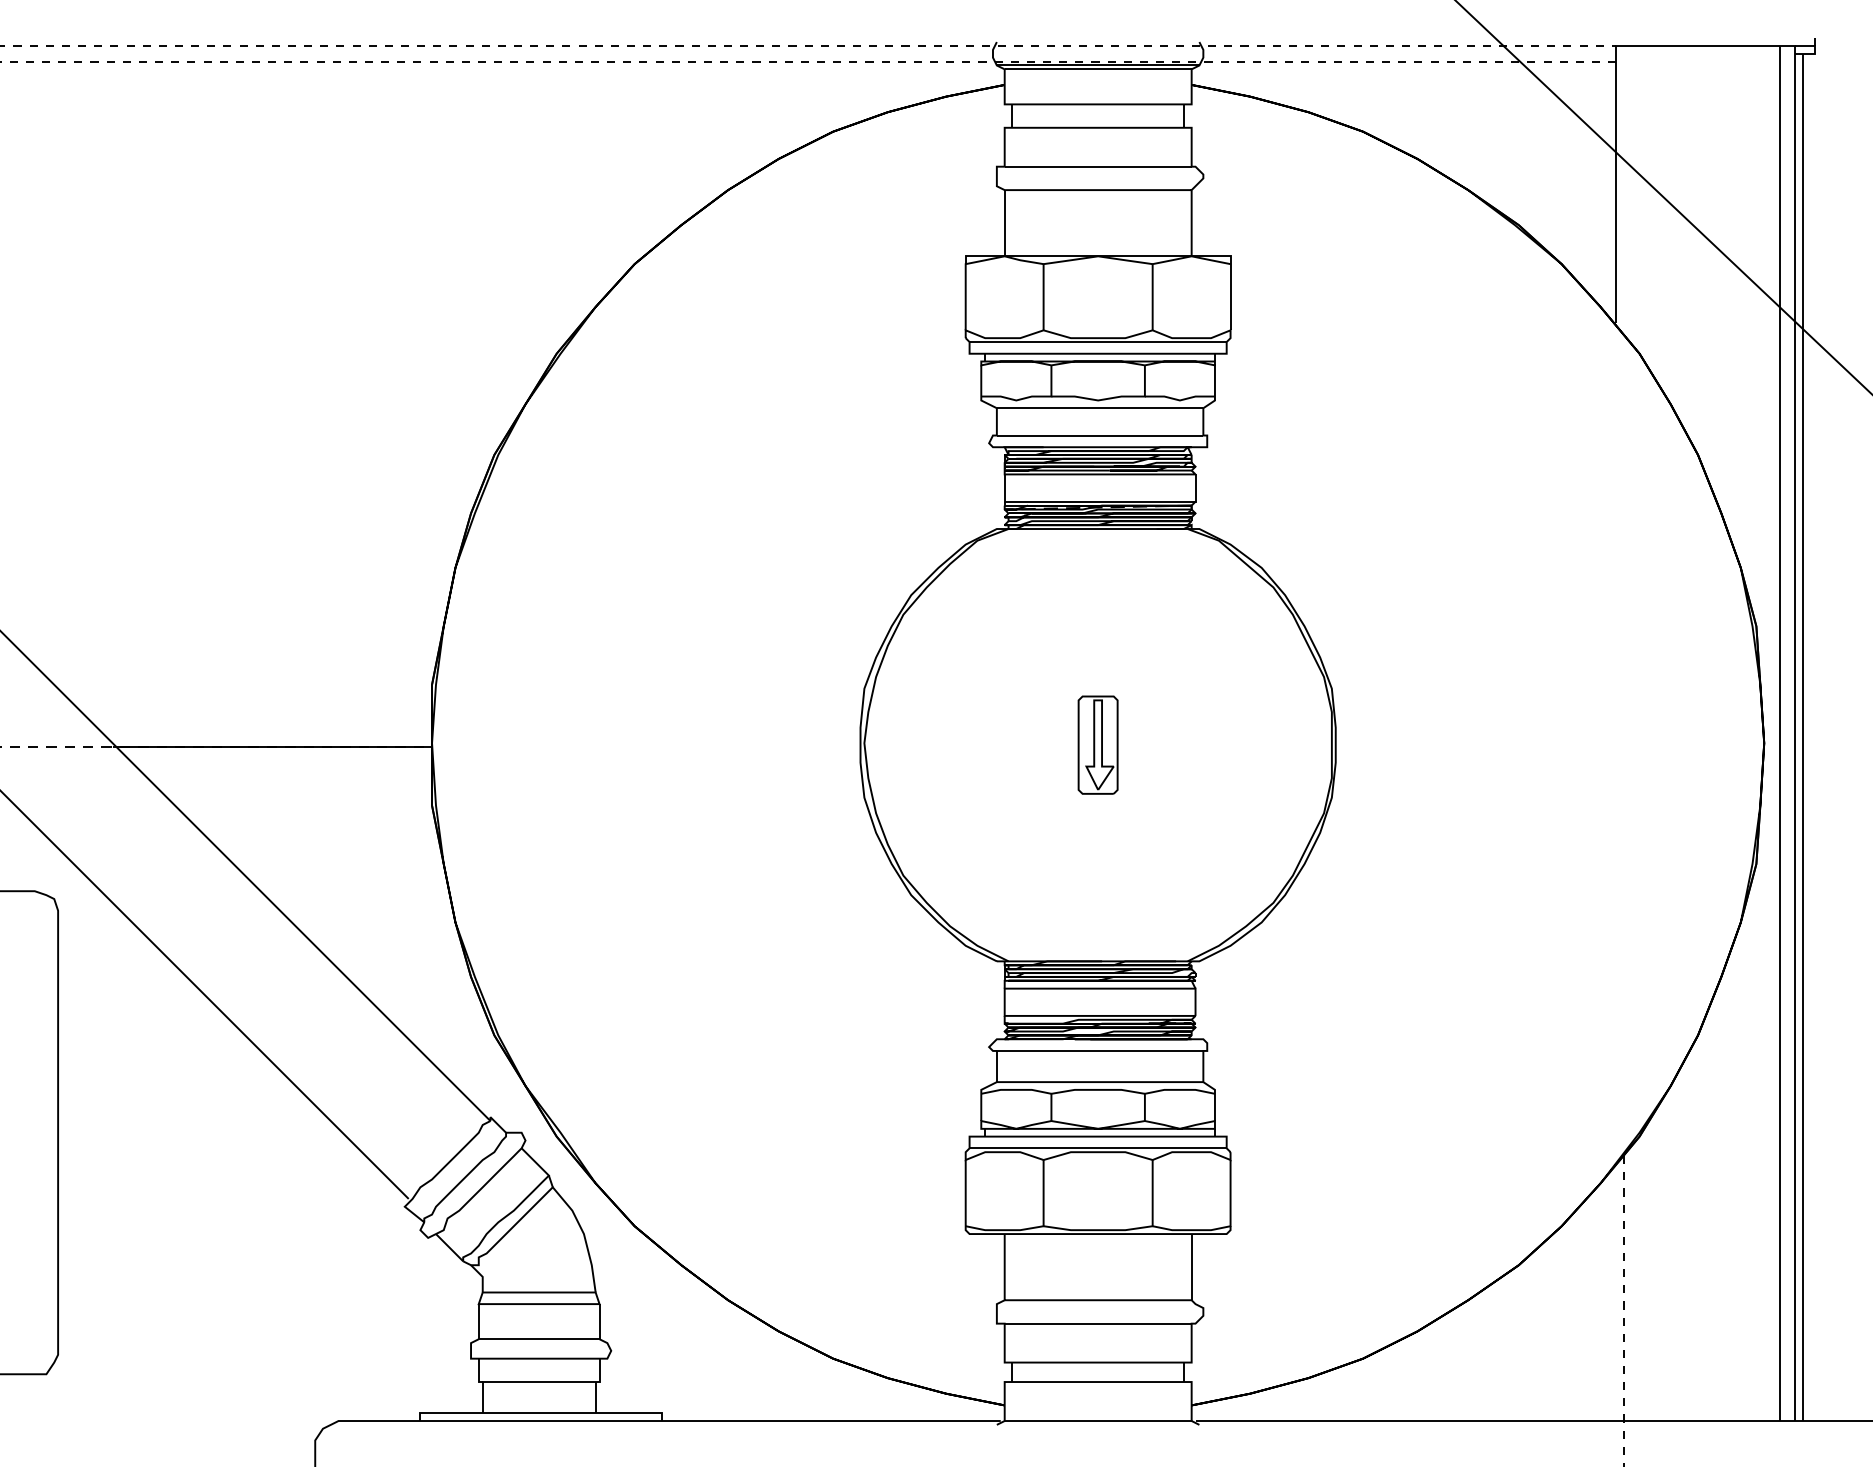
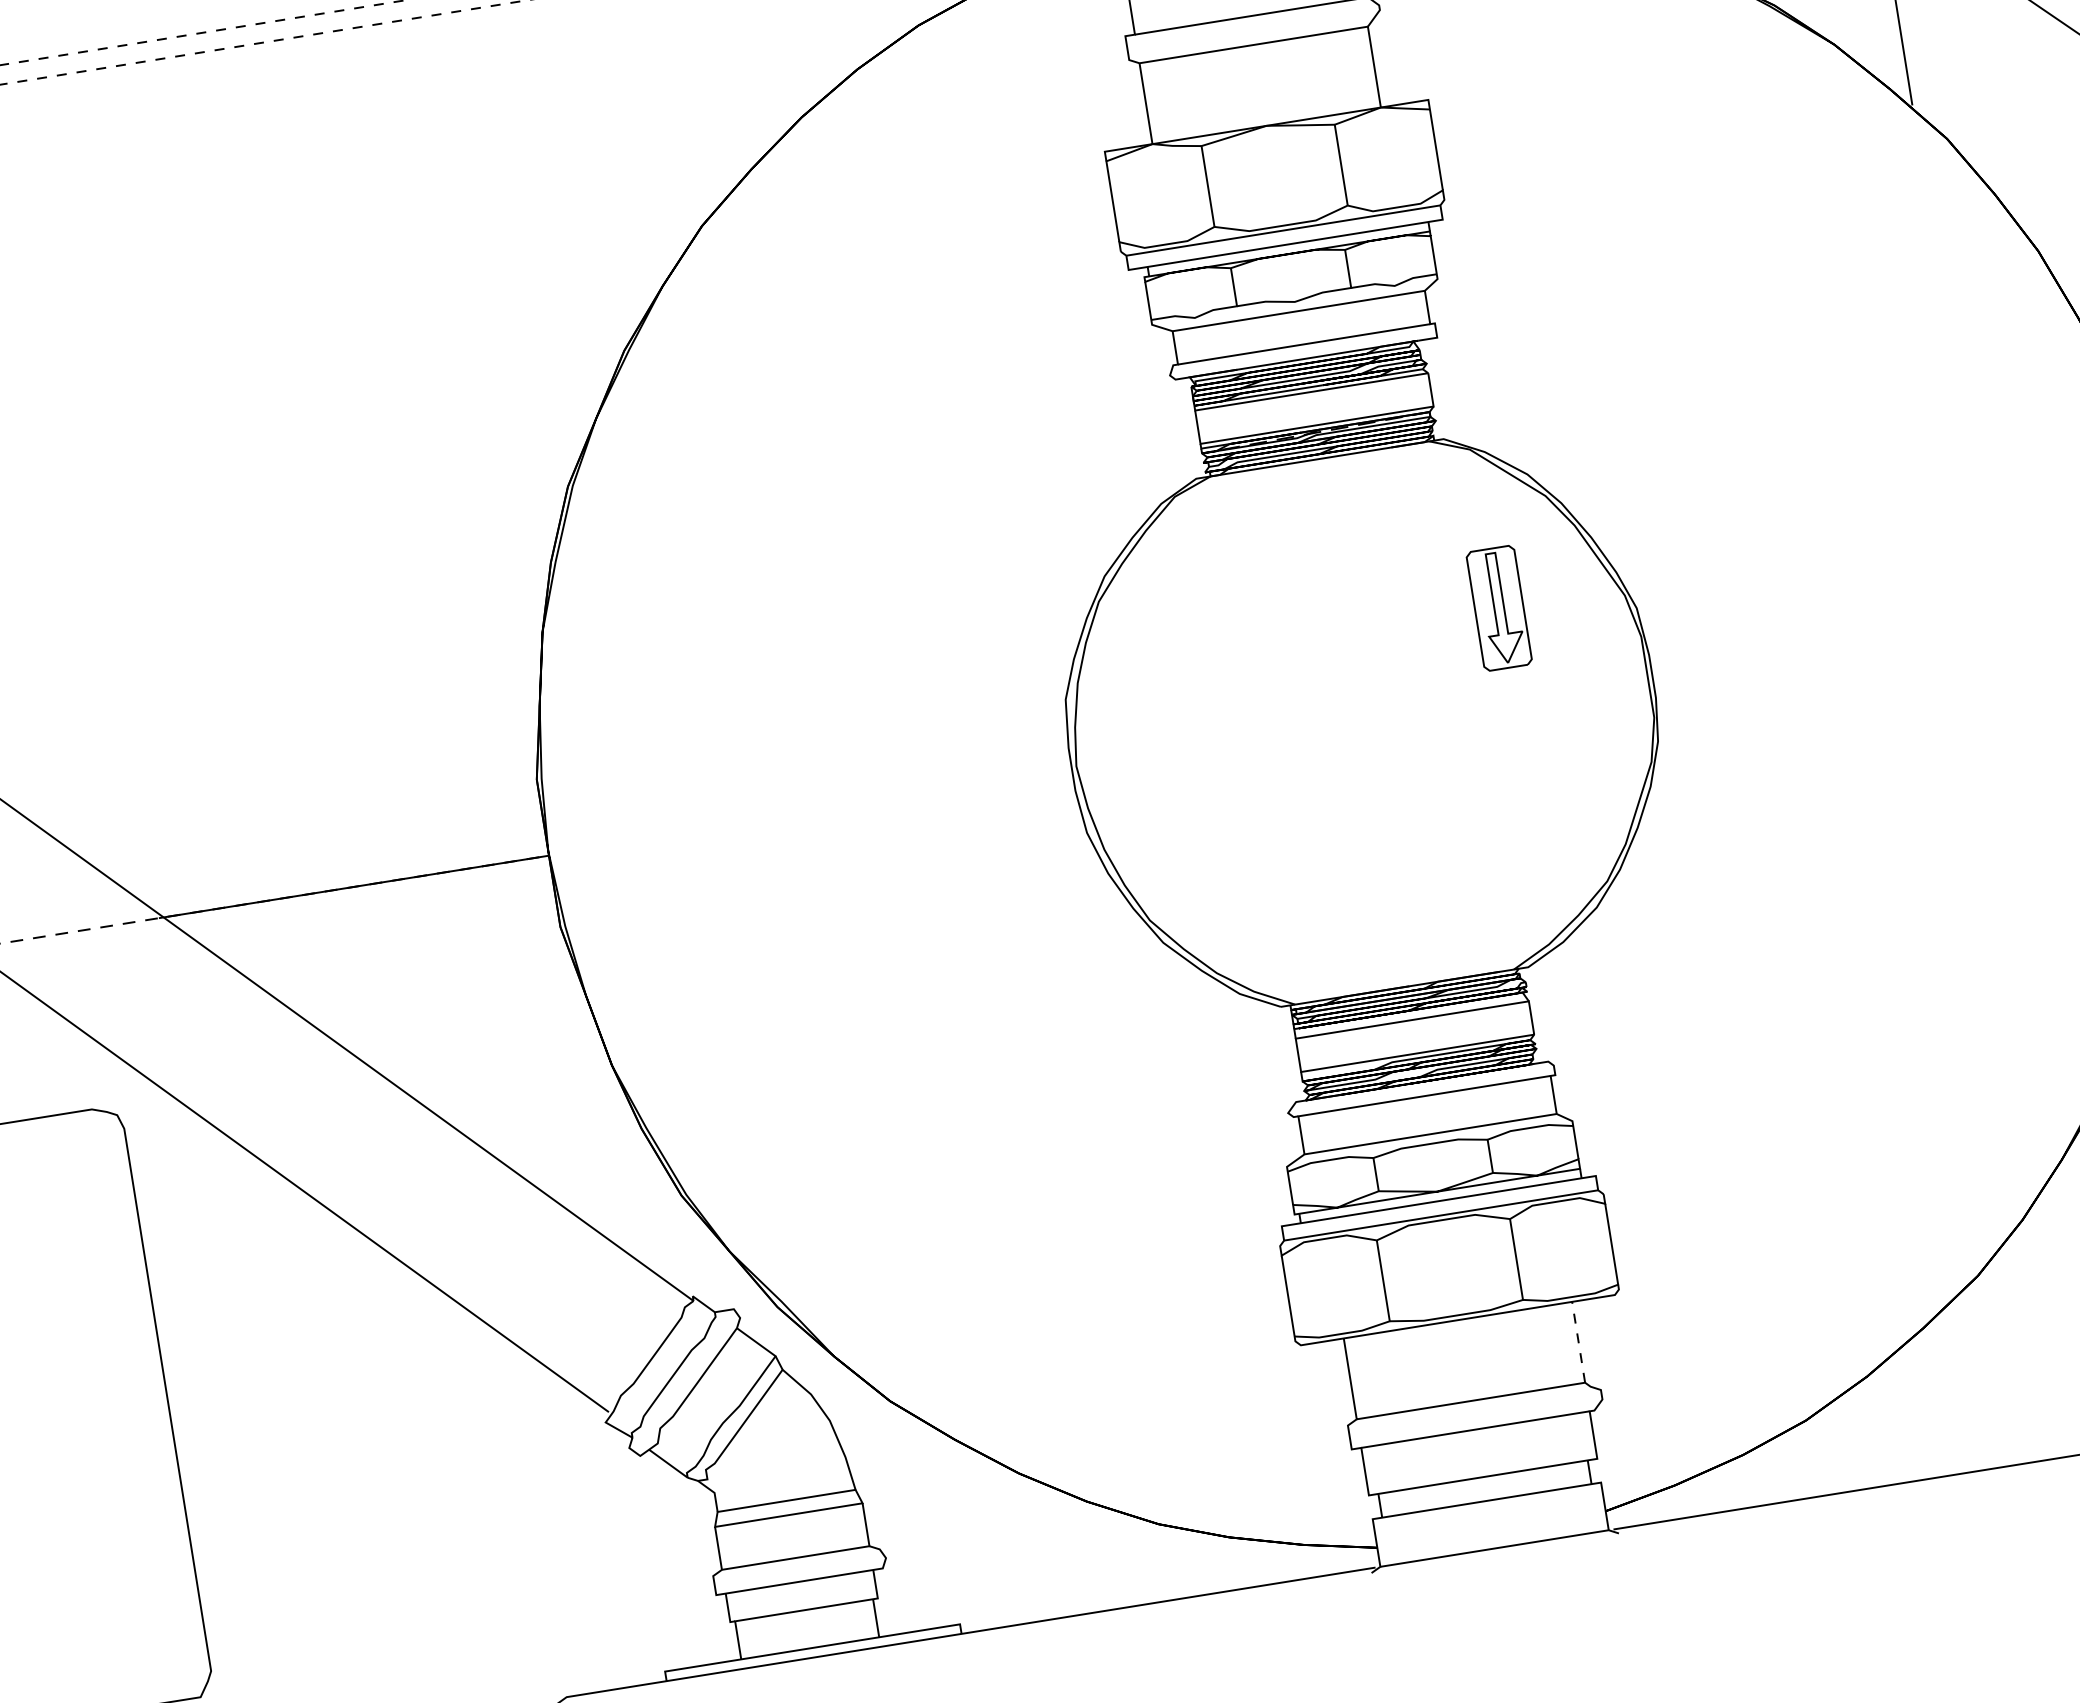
part: (1097, 744) -> (1498, 607), moved
line: (1191, 1266) -> (1578, 1341), solid -> dashed

